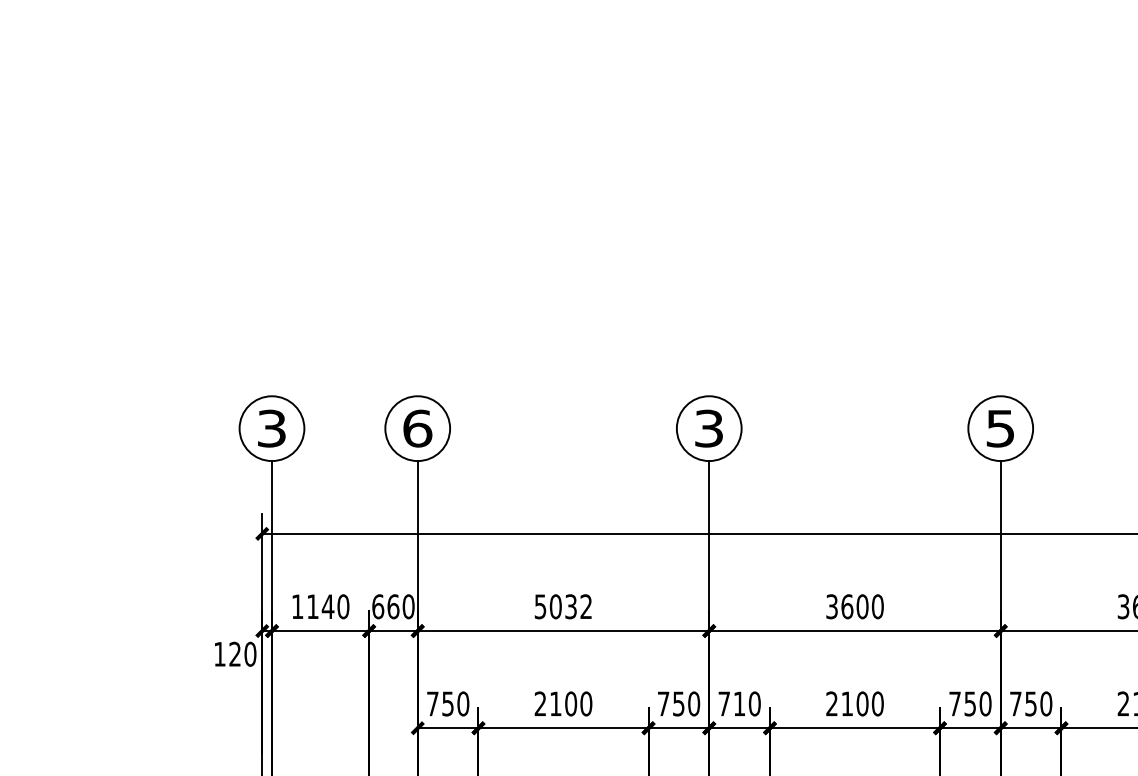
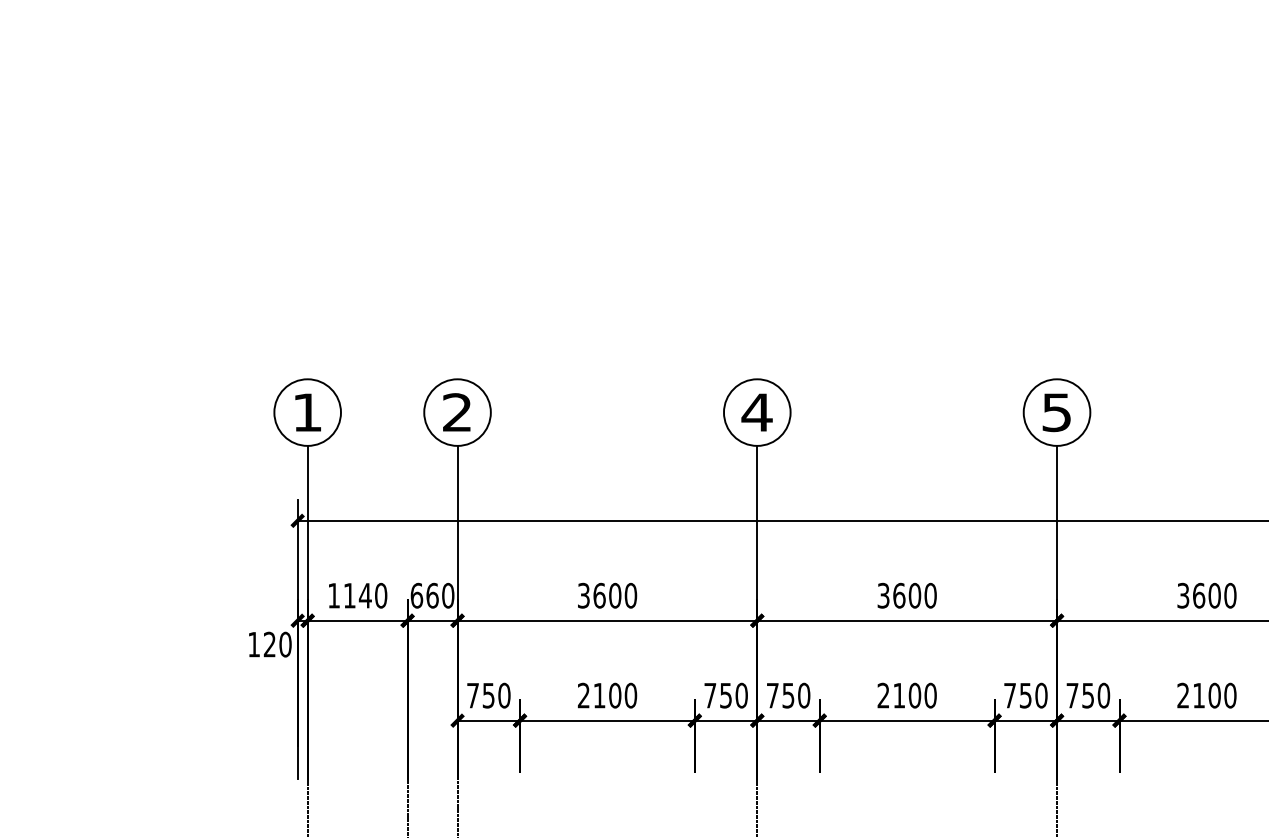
text: (271, 428) -> (307, 412), 3 -> 1
text: (417, 428) -> (457, 412), 6 -> 2
text: (708, 428) -> (756, 412), 3 -> 4
text: (563, 606) -> (607, 595), 5032 -> 3600
text: (739, 703) -> (788, 695), 710 -> 750

